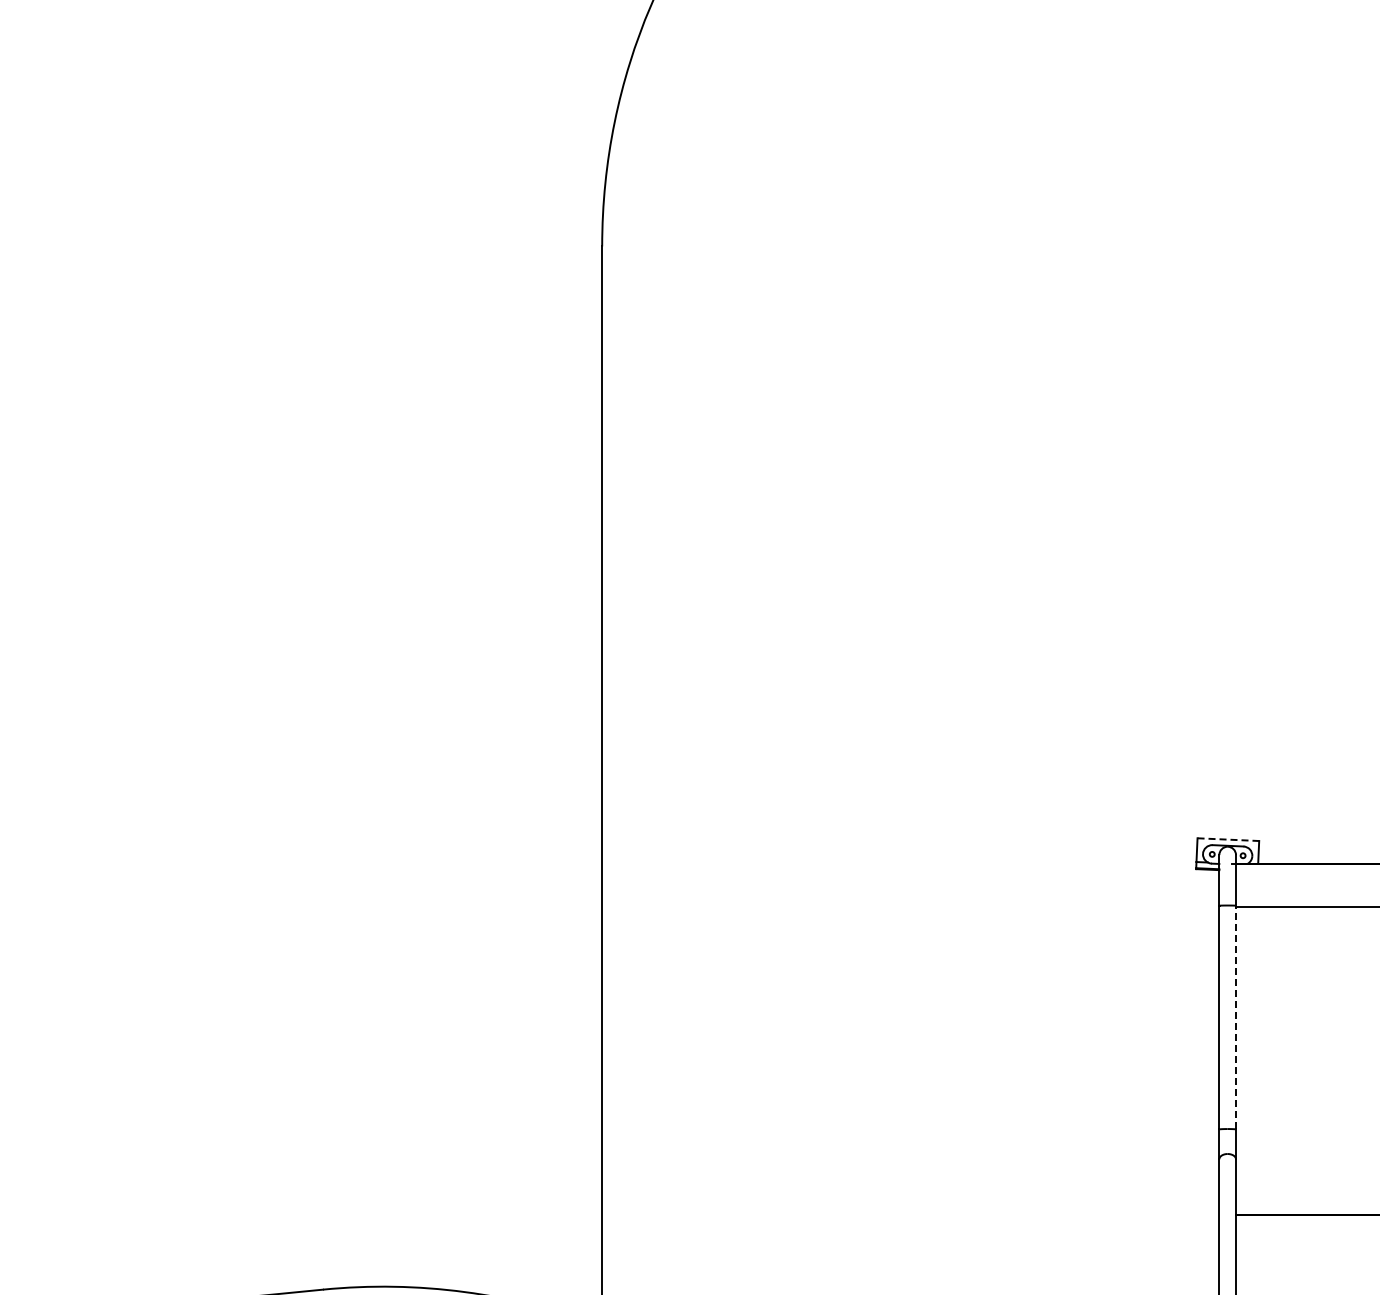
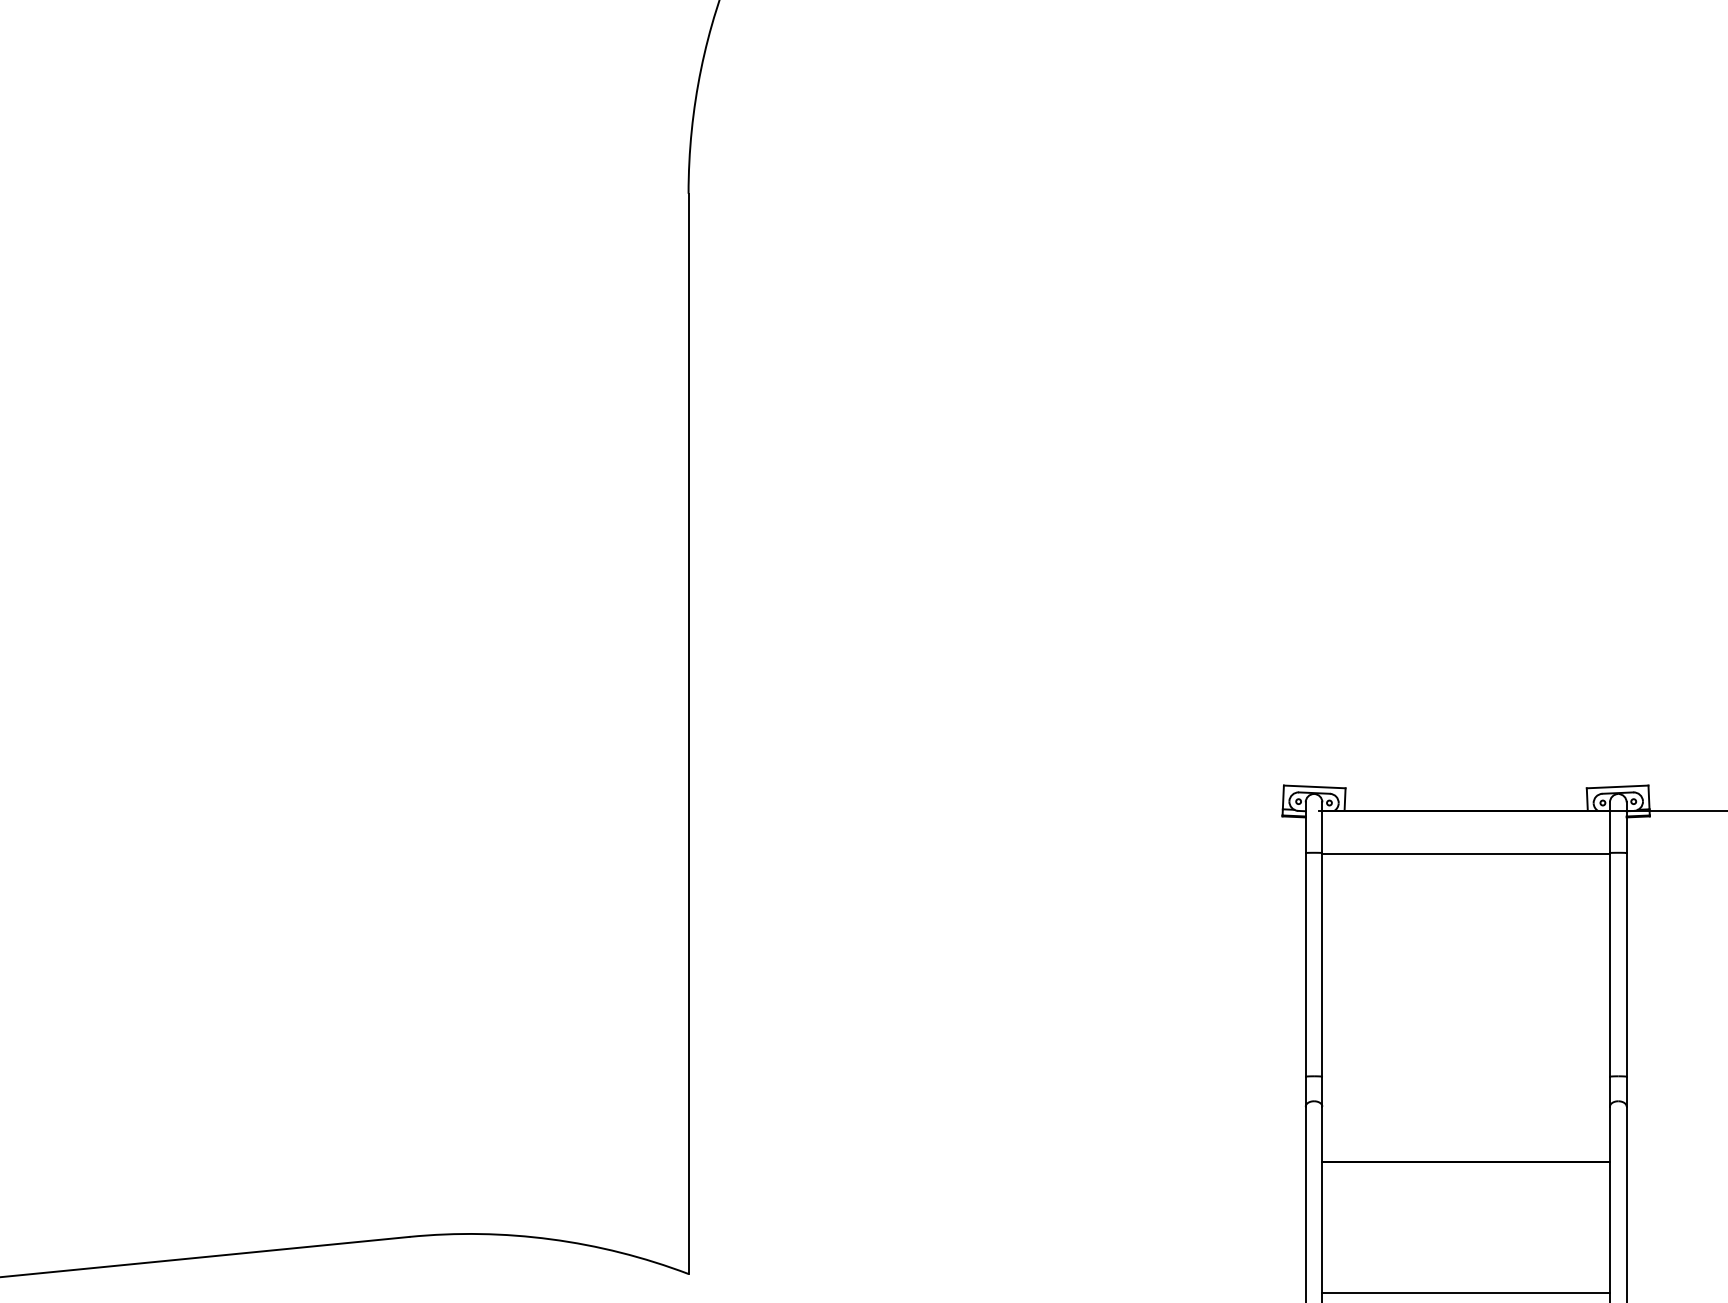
line: (1228, 839) -> (1314, 786), dashed -> solid
line: (1236, 1017) -> (1322, 964), dashed -> solid

